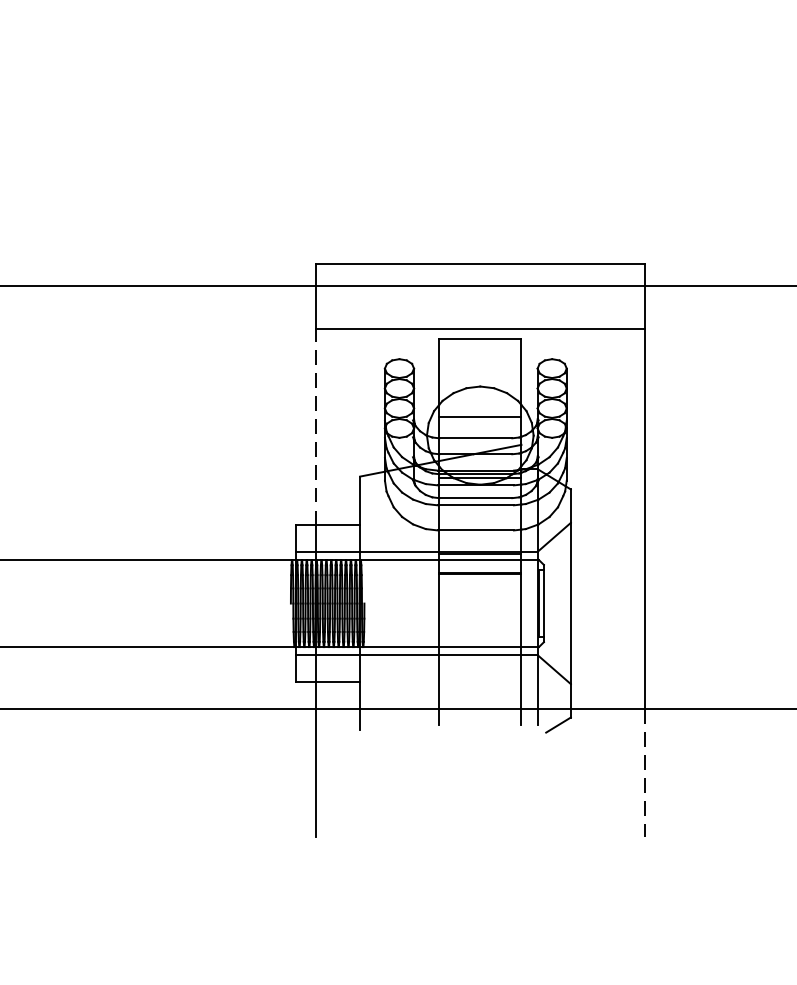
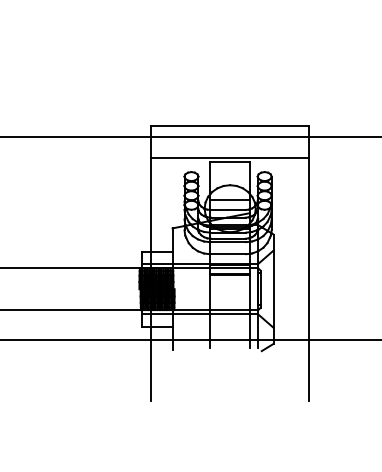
line: (316, 426) -> (151, 204), dashed -> solid
line: (645, 773) -> (309, 370), dashed -> solid

